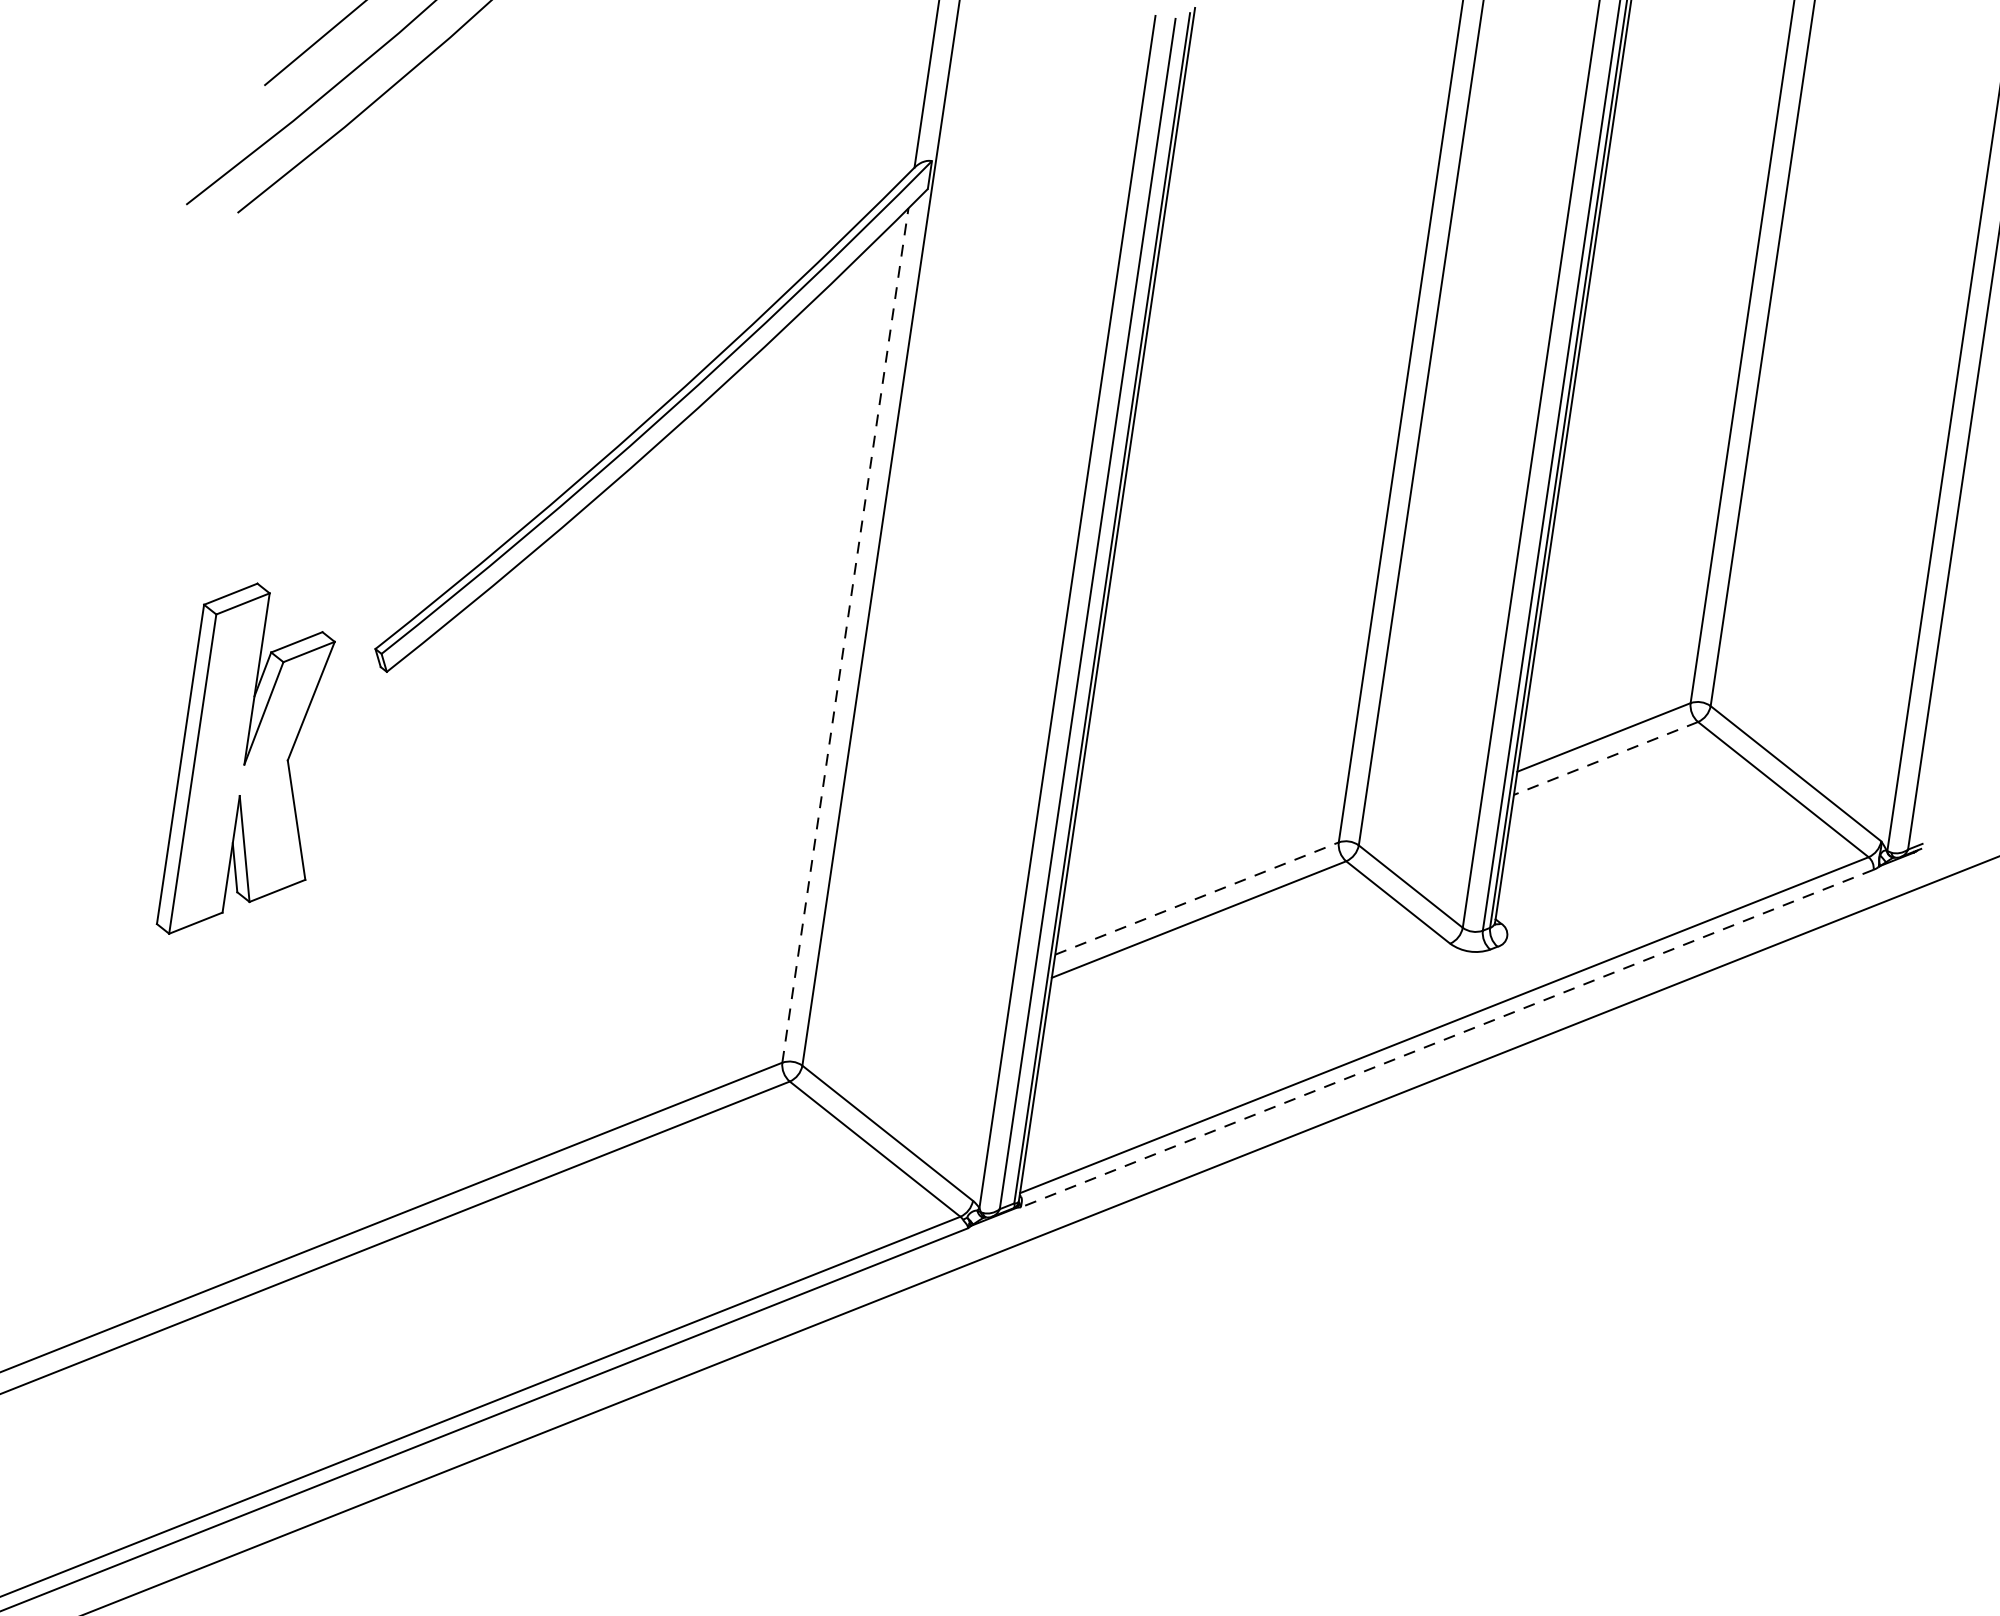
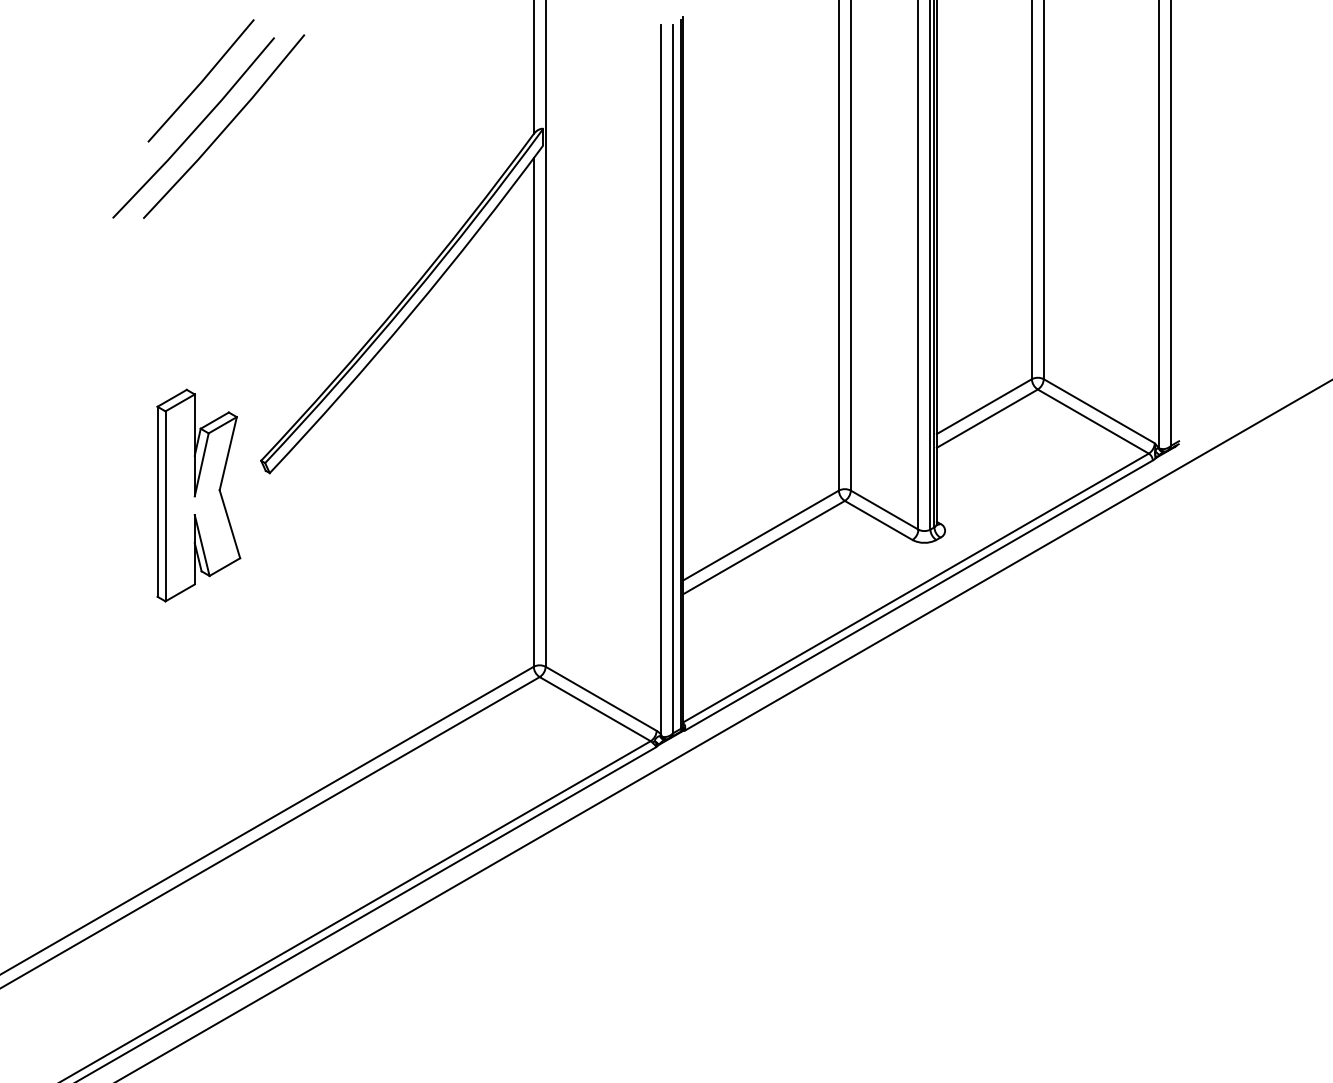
line: (845, 635) -> (533, 412), dashed -> solid
line: (1604, 757) -> (986, 418), dashed -> solid
part: (250, 764) -> (198, 495), moved
line: (1197, 898) -> (761, 535), dashed -> solid
line: (1446, 1038) -> (918, 595), dashed -> solid

